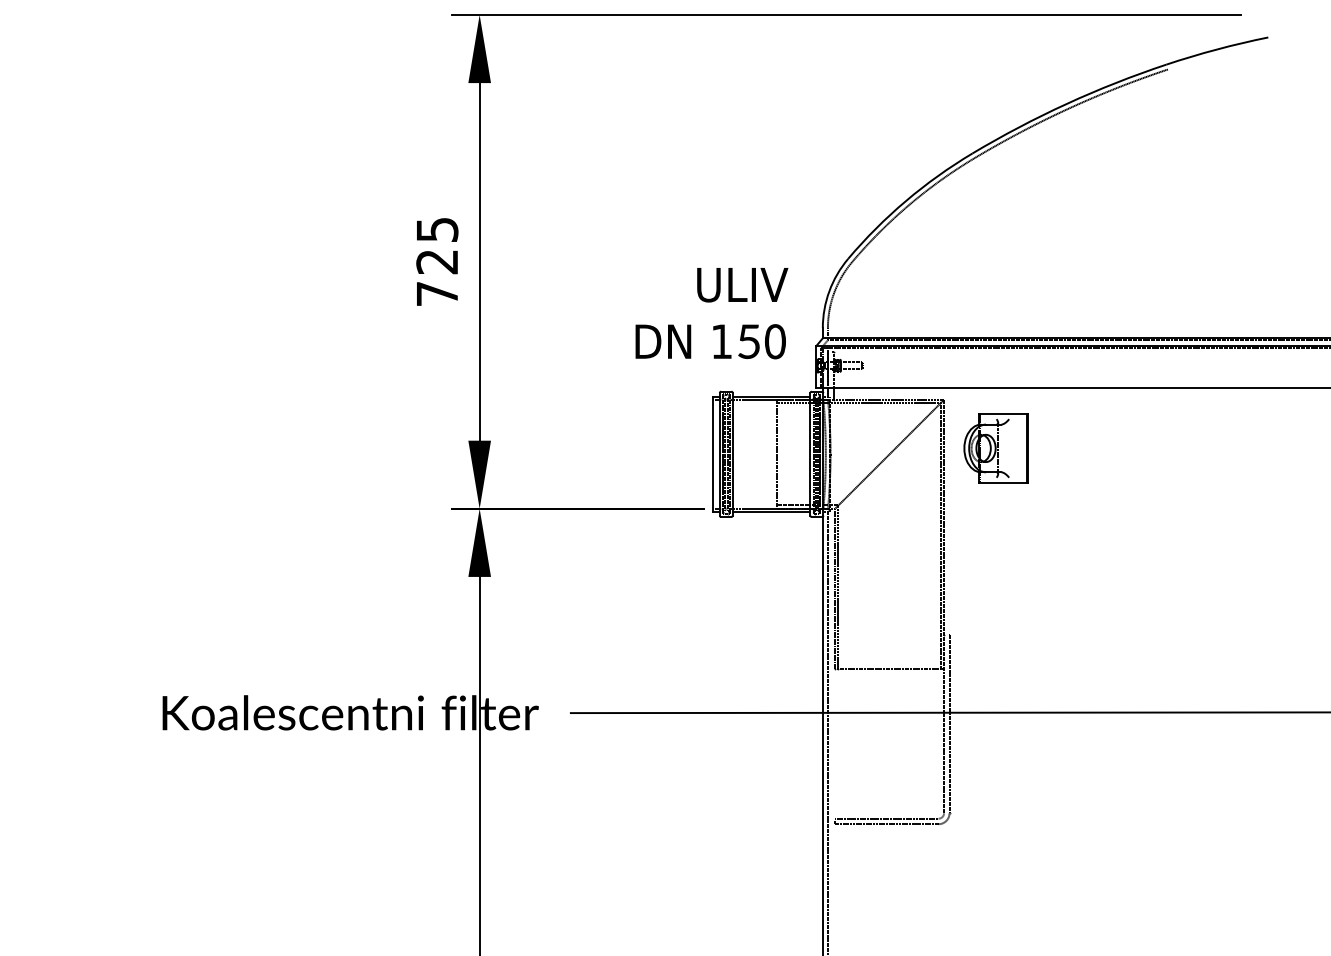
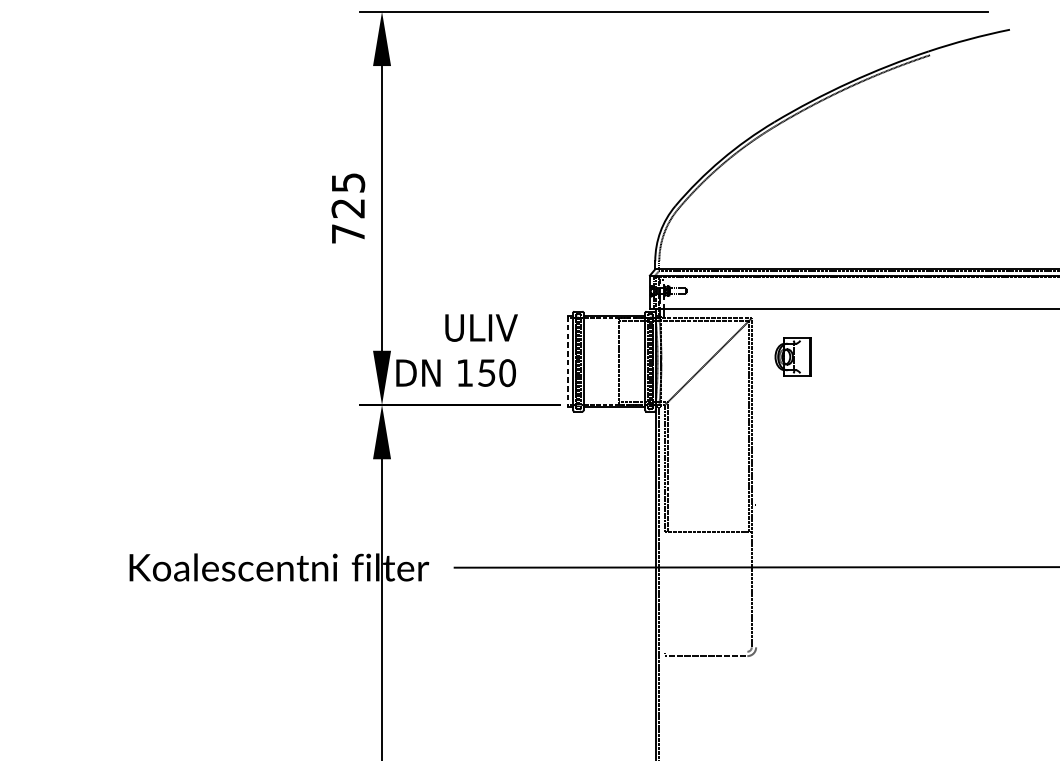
text: (711, 313) -> (456, 350), moved
part: (995, 448) -> (792, 357), size x0.7
line: (713, 454) -> (568, 361), solid -> dashed
line: (949, 723) -> (756, 575), removed
line: (886, 818) -> (705, 651), removed

